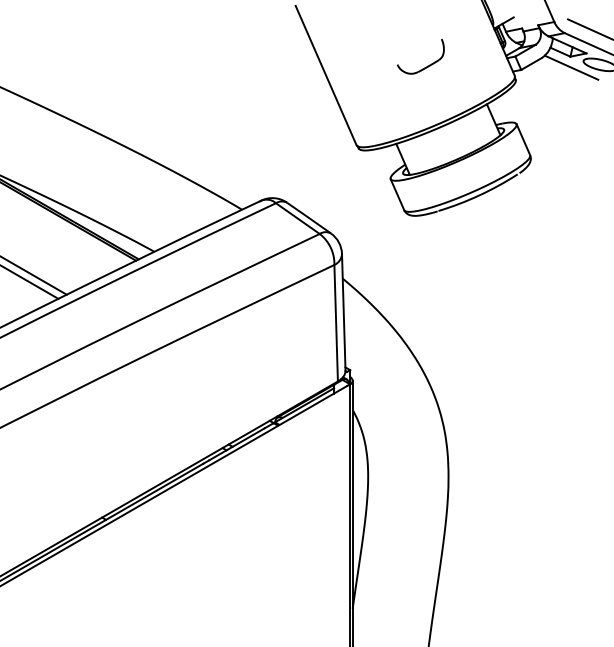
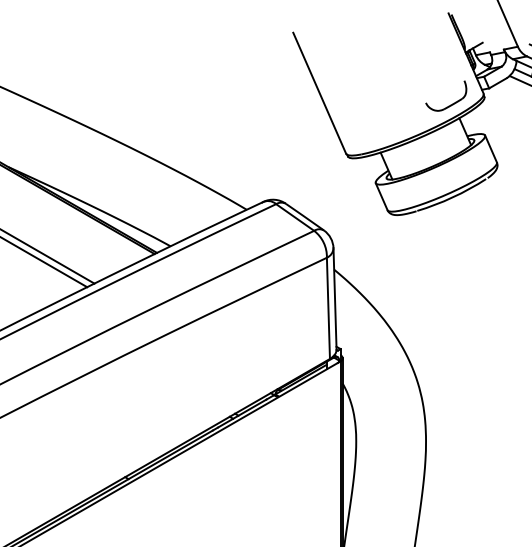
part: (427, 65) -> (452, 103), moved

